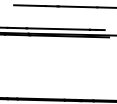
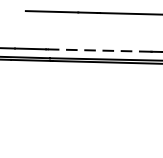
line: (58, 29) -> (99, 51), solid -> dashed

